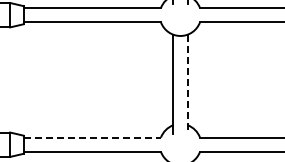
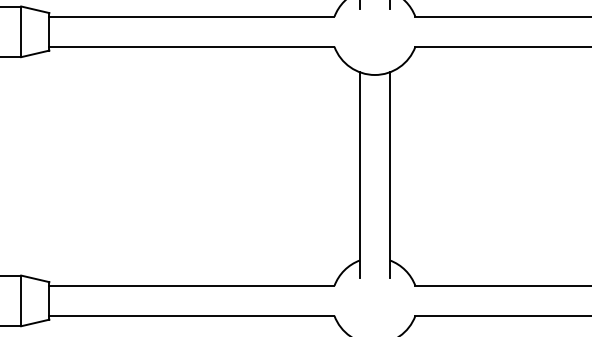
line: (187, 84) -> (389, 175), dashed -> solid
line: (92, 137) -> (192, 285), dashed -> solid

